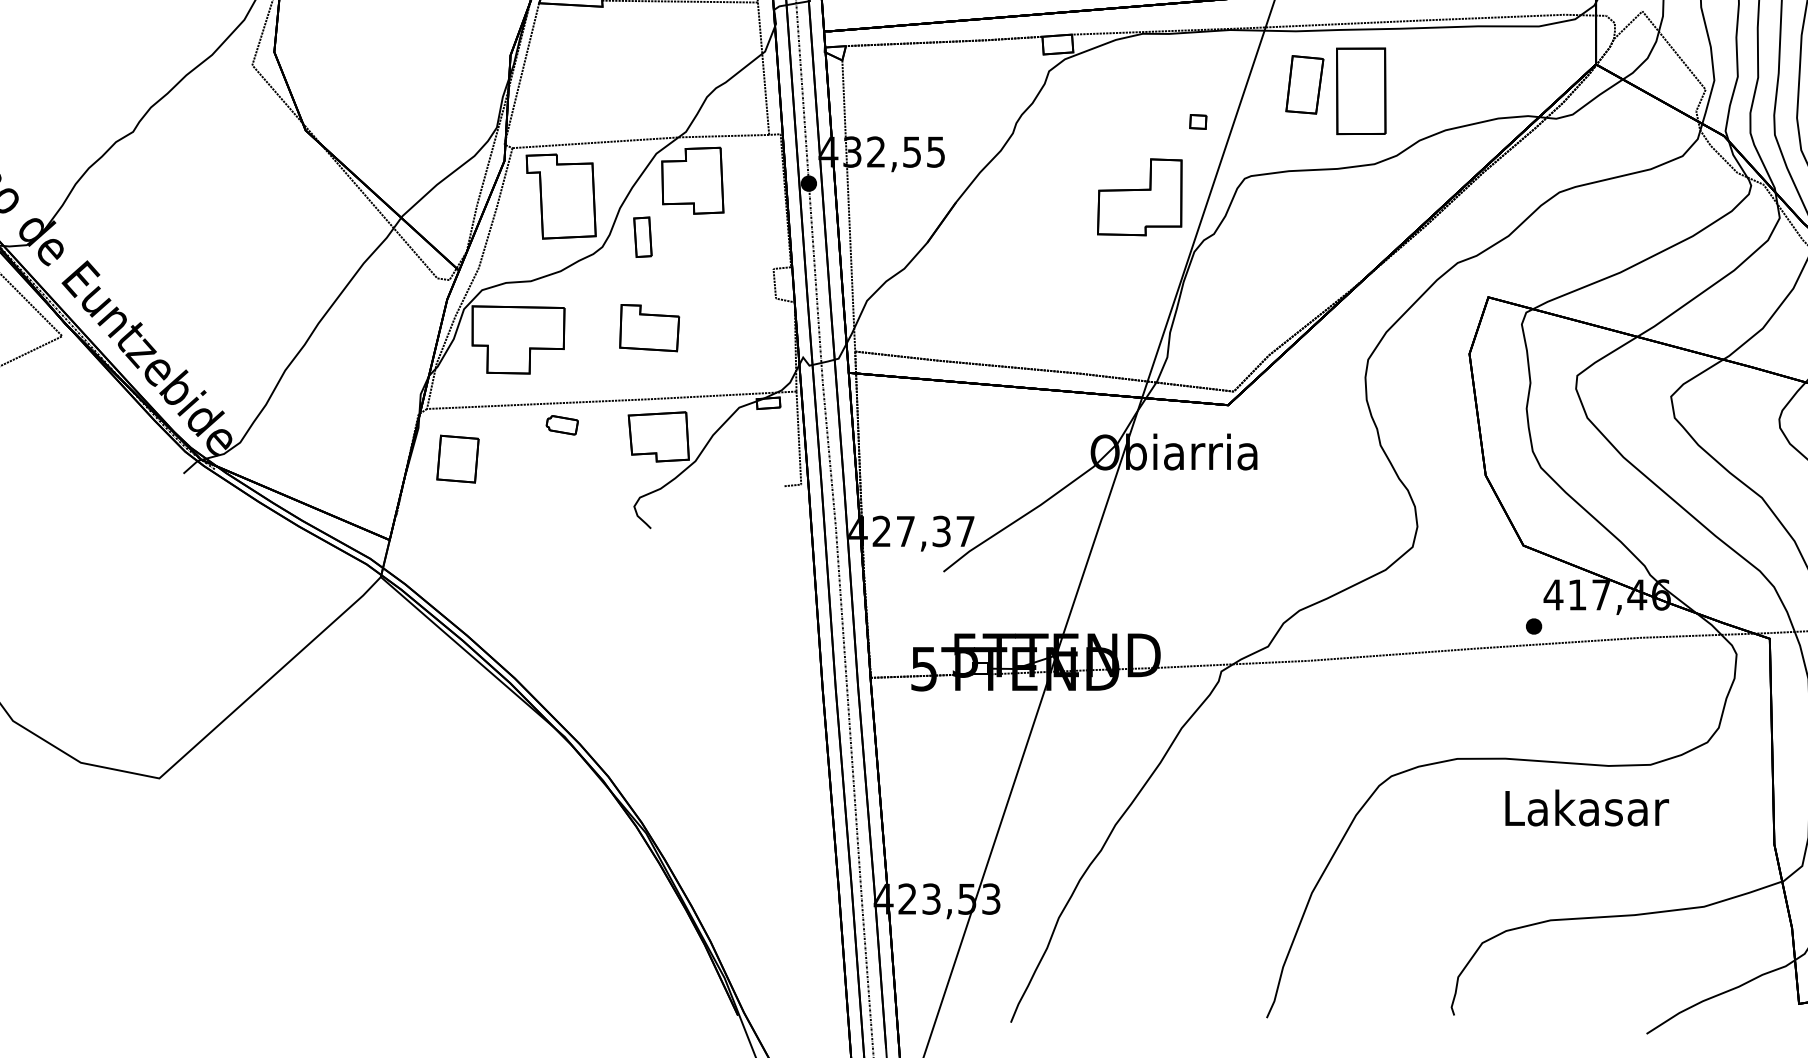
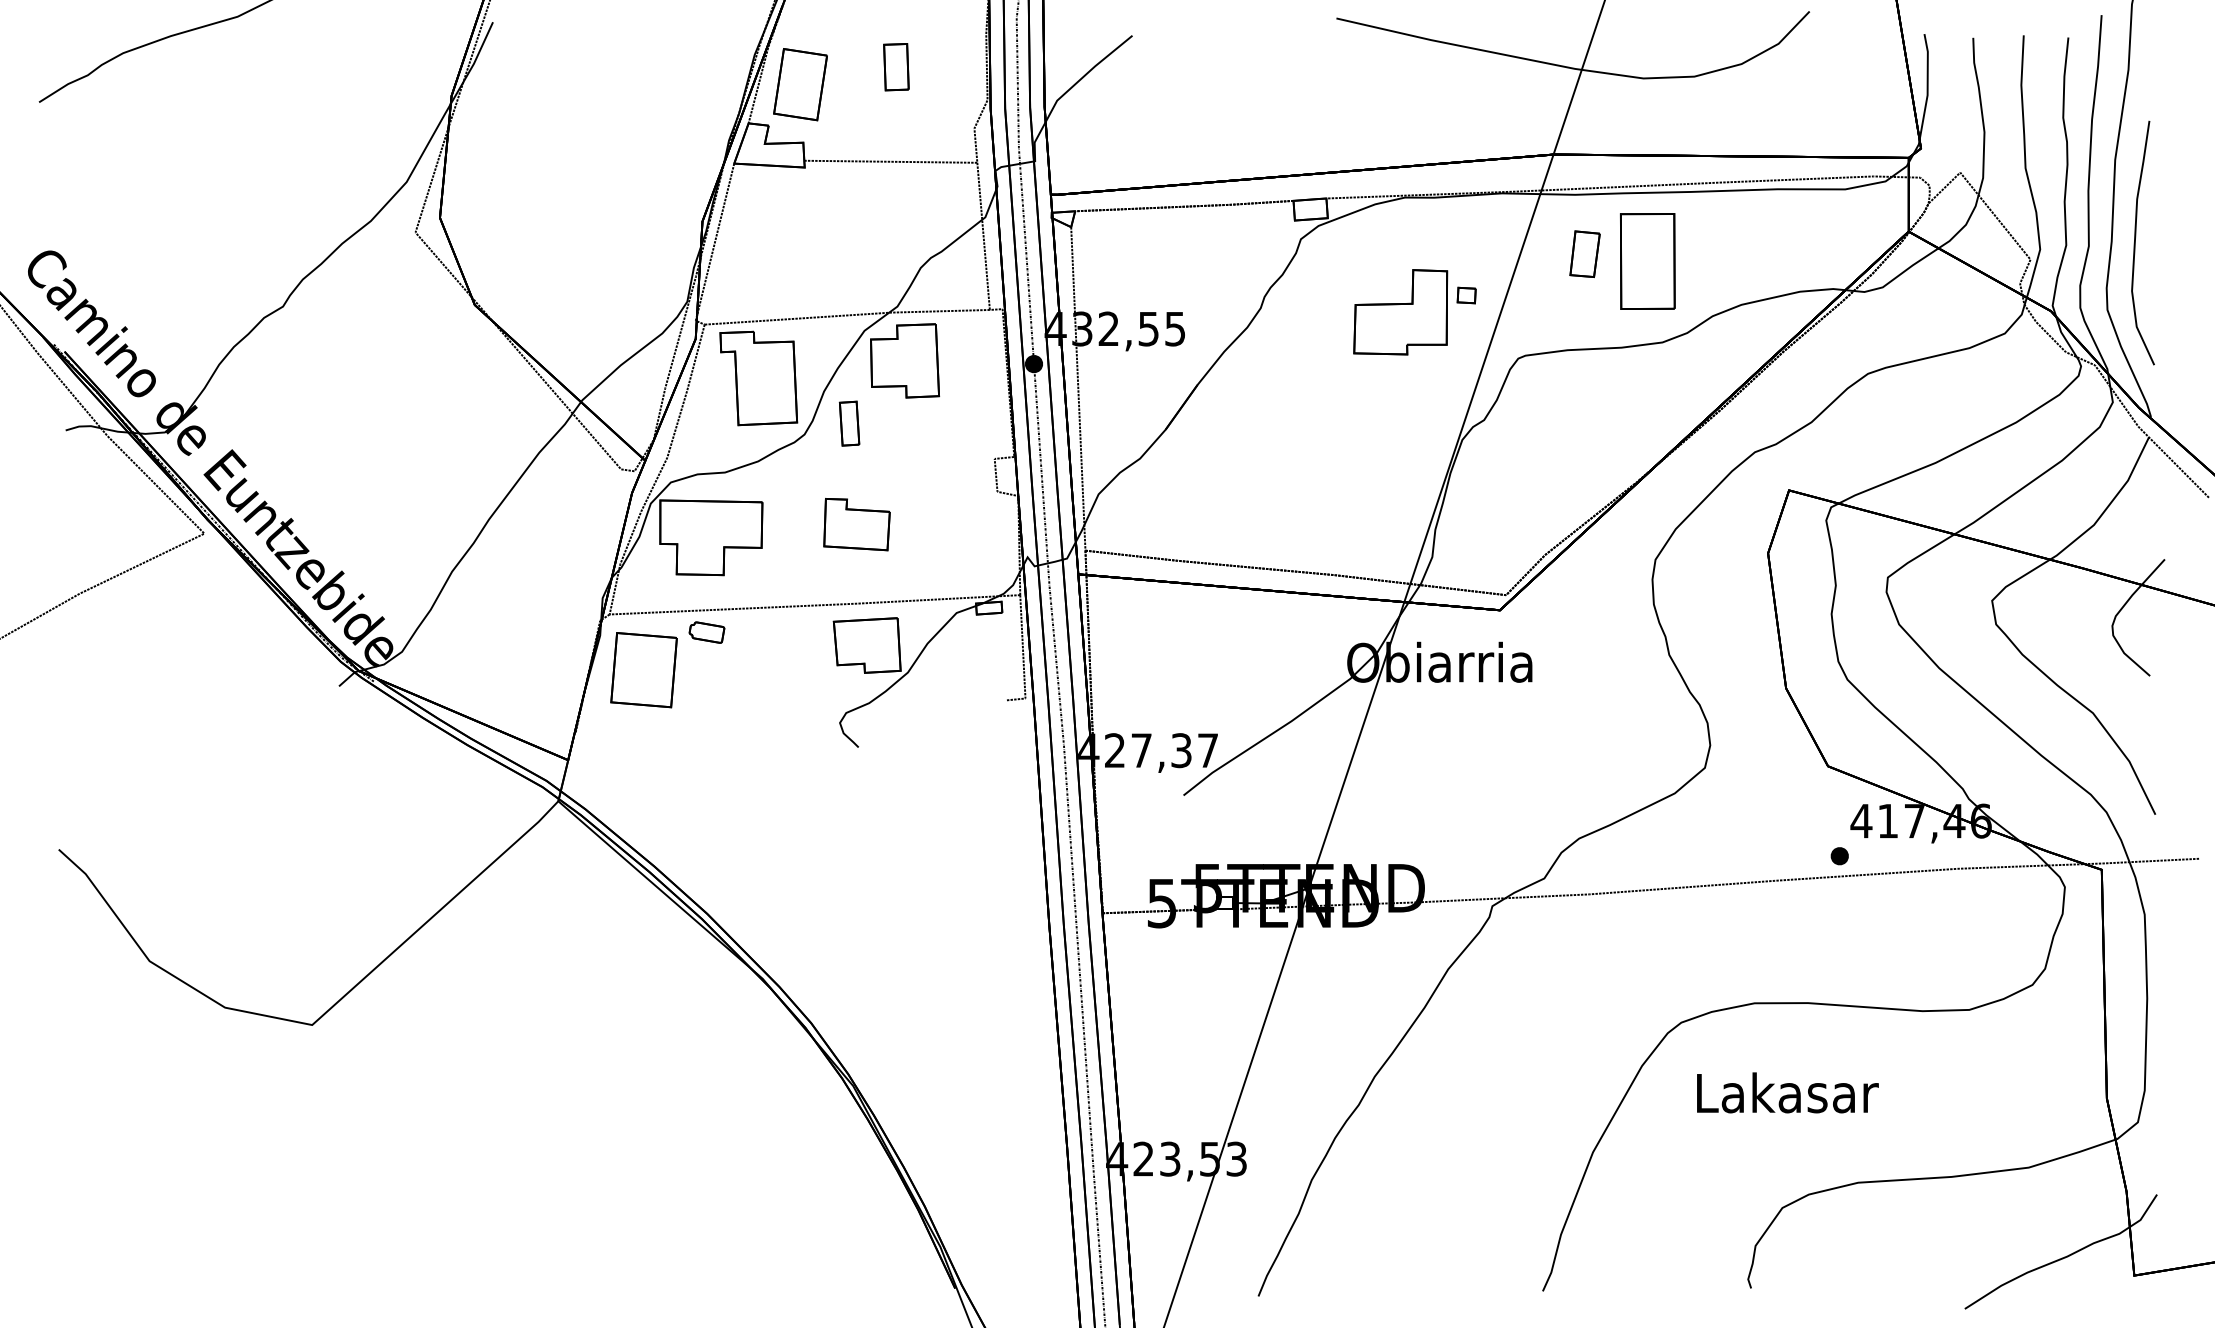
part: (1304, 84) -> (1584, 253), size x0.71
part: (1139, 197) -> (1400, 312), moved
part: (561, 425) -> (706, 632), moved
part: (457, 459) -> (643, 670), size x1.43
text: (1586, 807) -> (1787, 1092), moved

